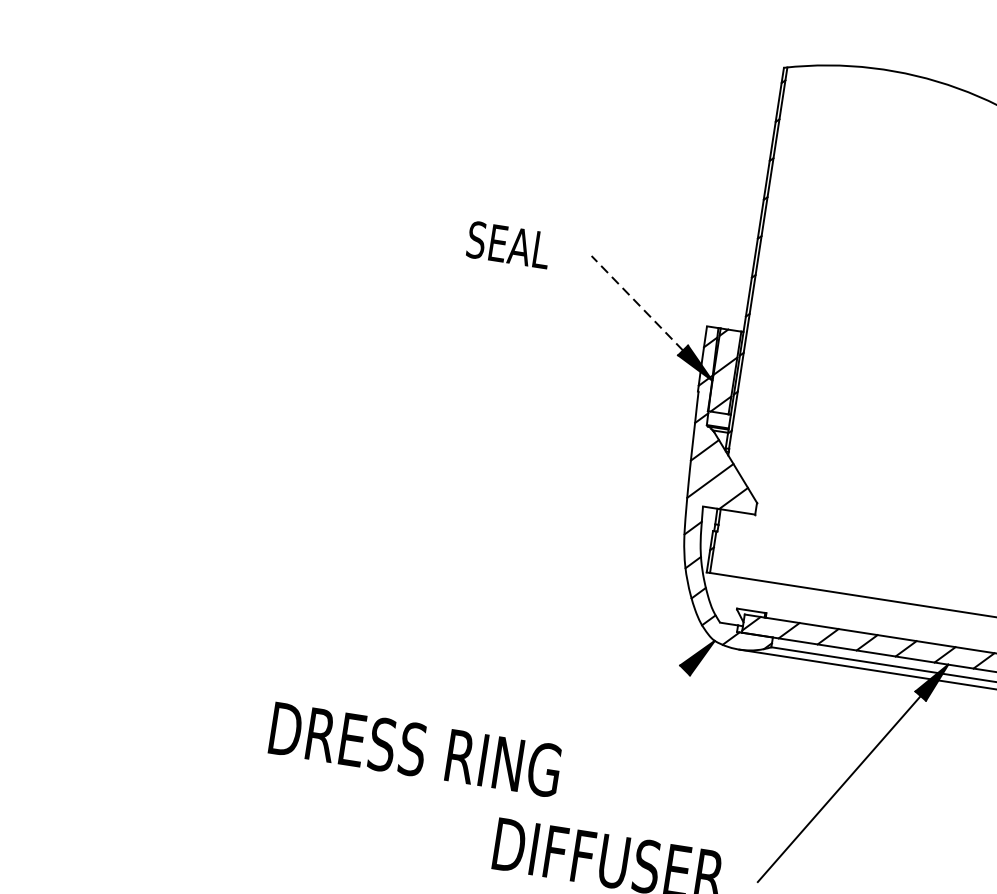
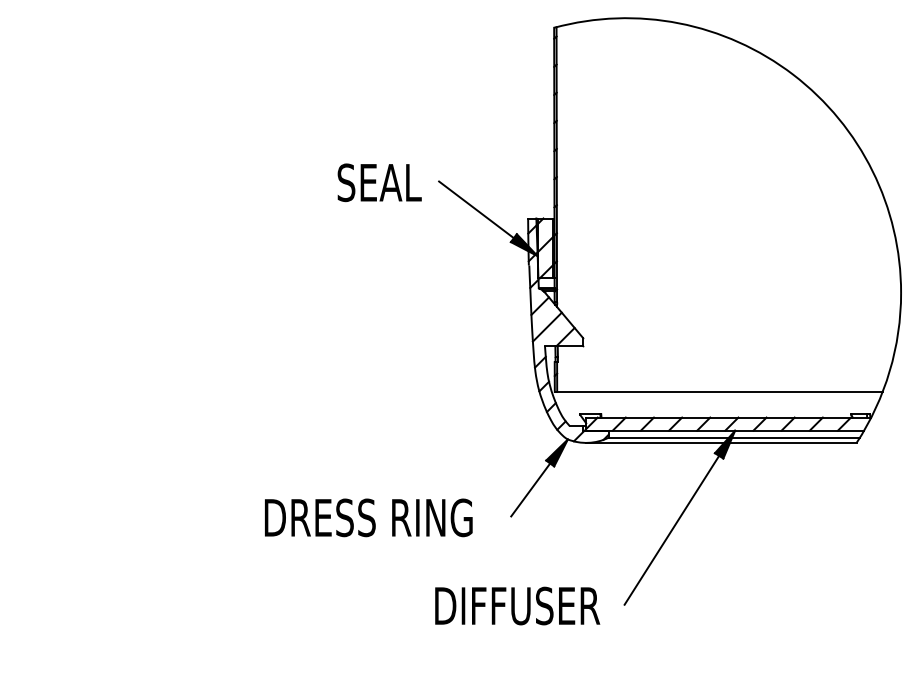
part: (508, 244) -> (379, 182), size x1.43
line: (637, 302) -> (476, 209), dashed -> solid
line: (652, 702) -> (530, 489), added
part: (415, 749) -> (368, 517), moved

